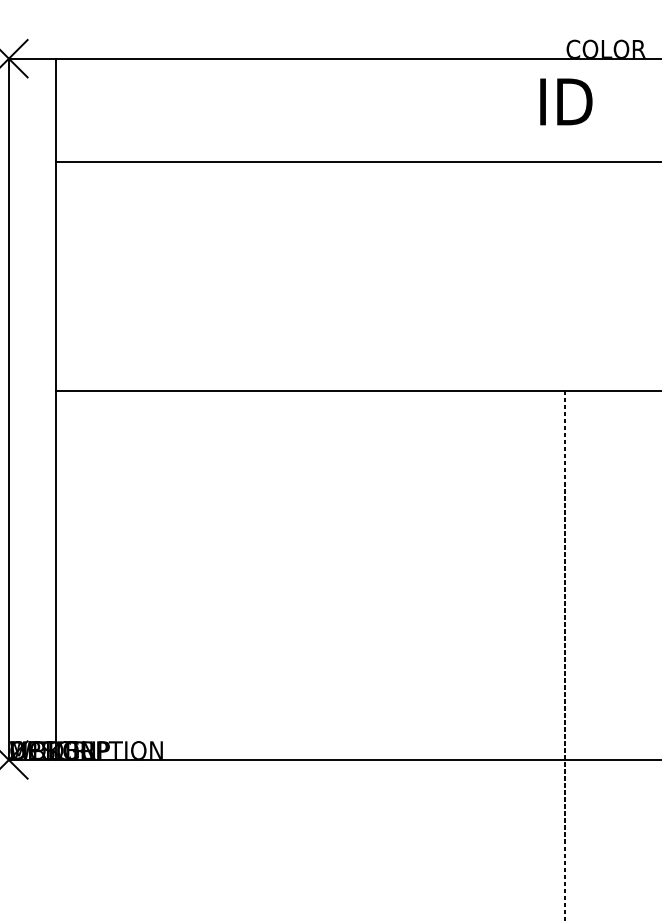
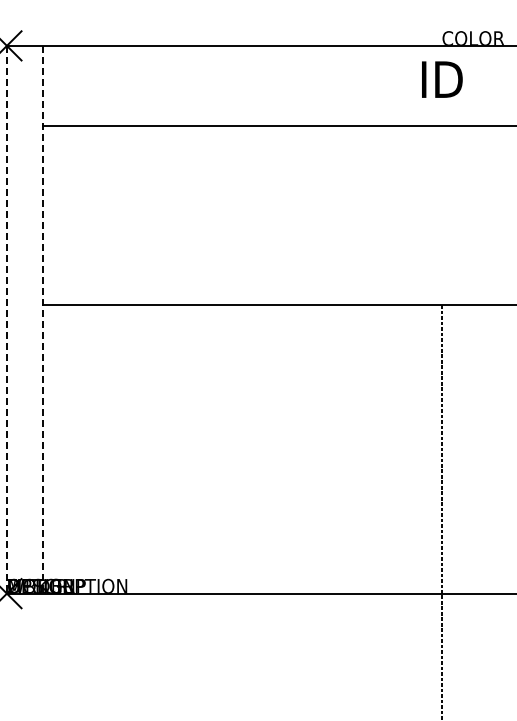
line: (8, 409) -> (6, 319), solid -> dashed
line: (55, 409) -> (43, 319), solid -> dashed

